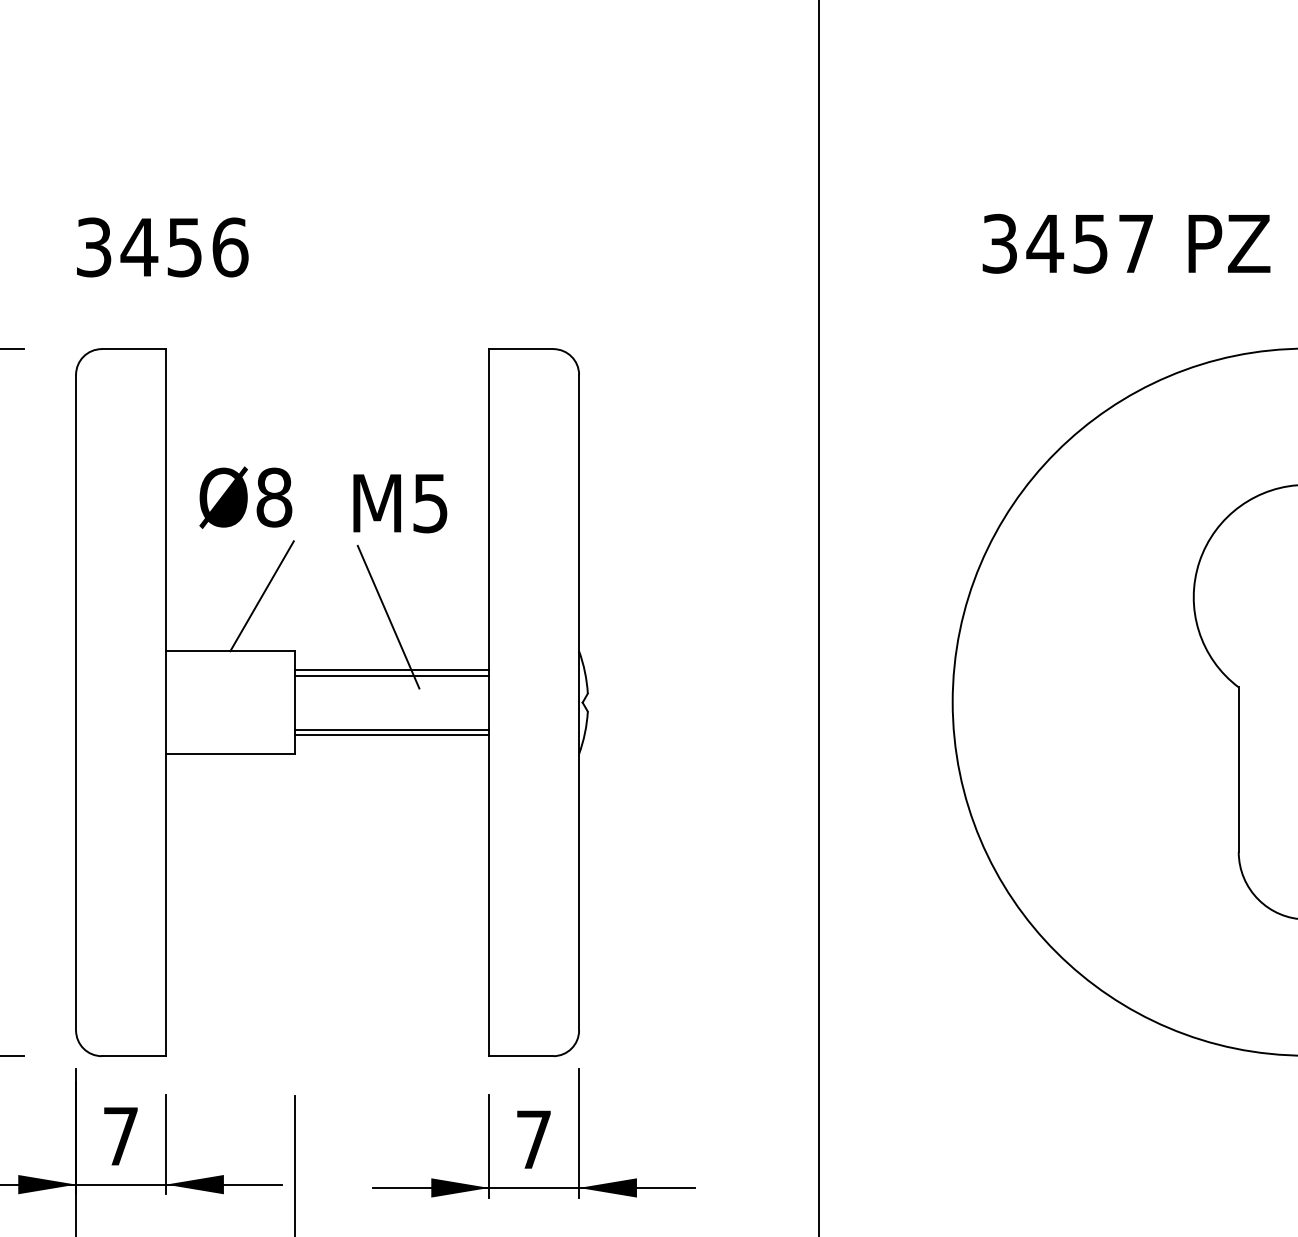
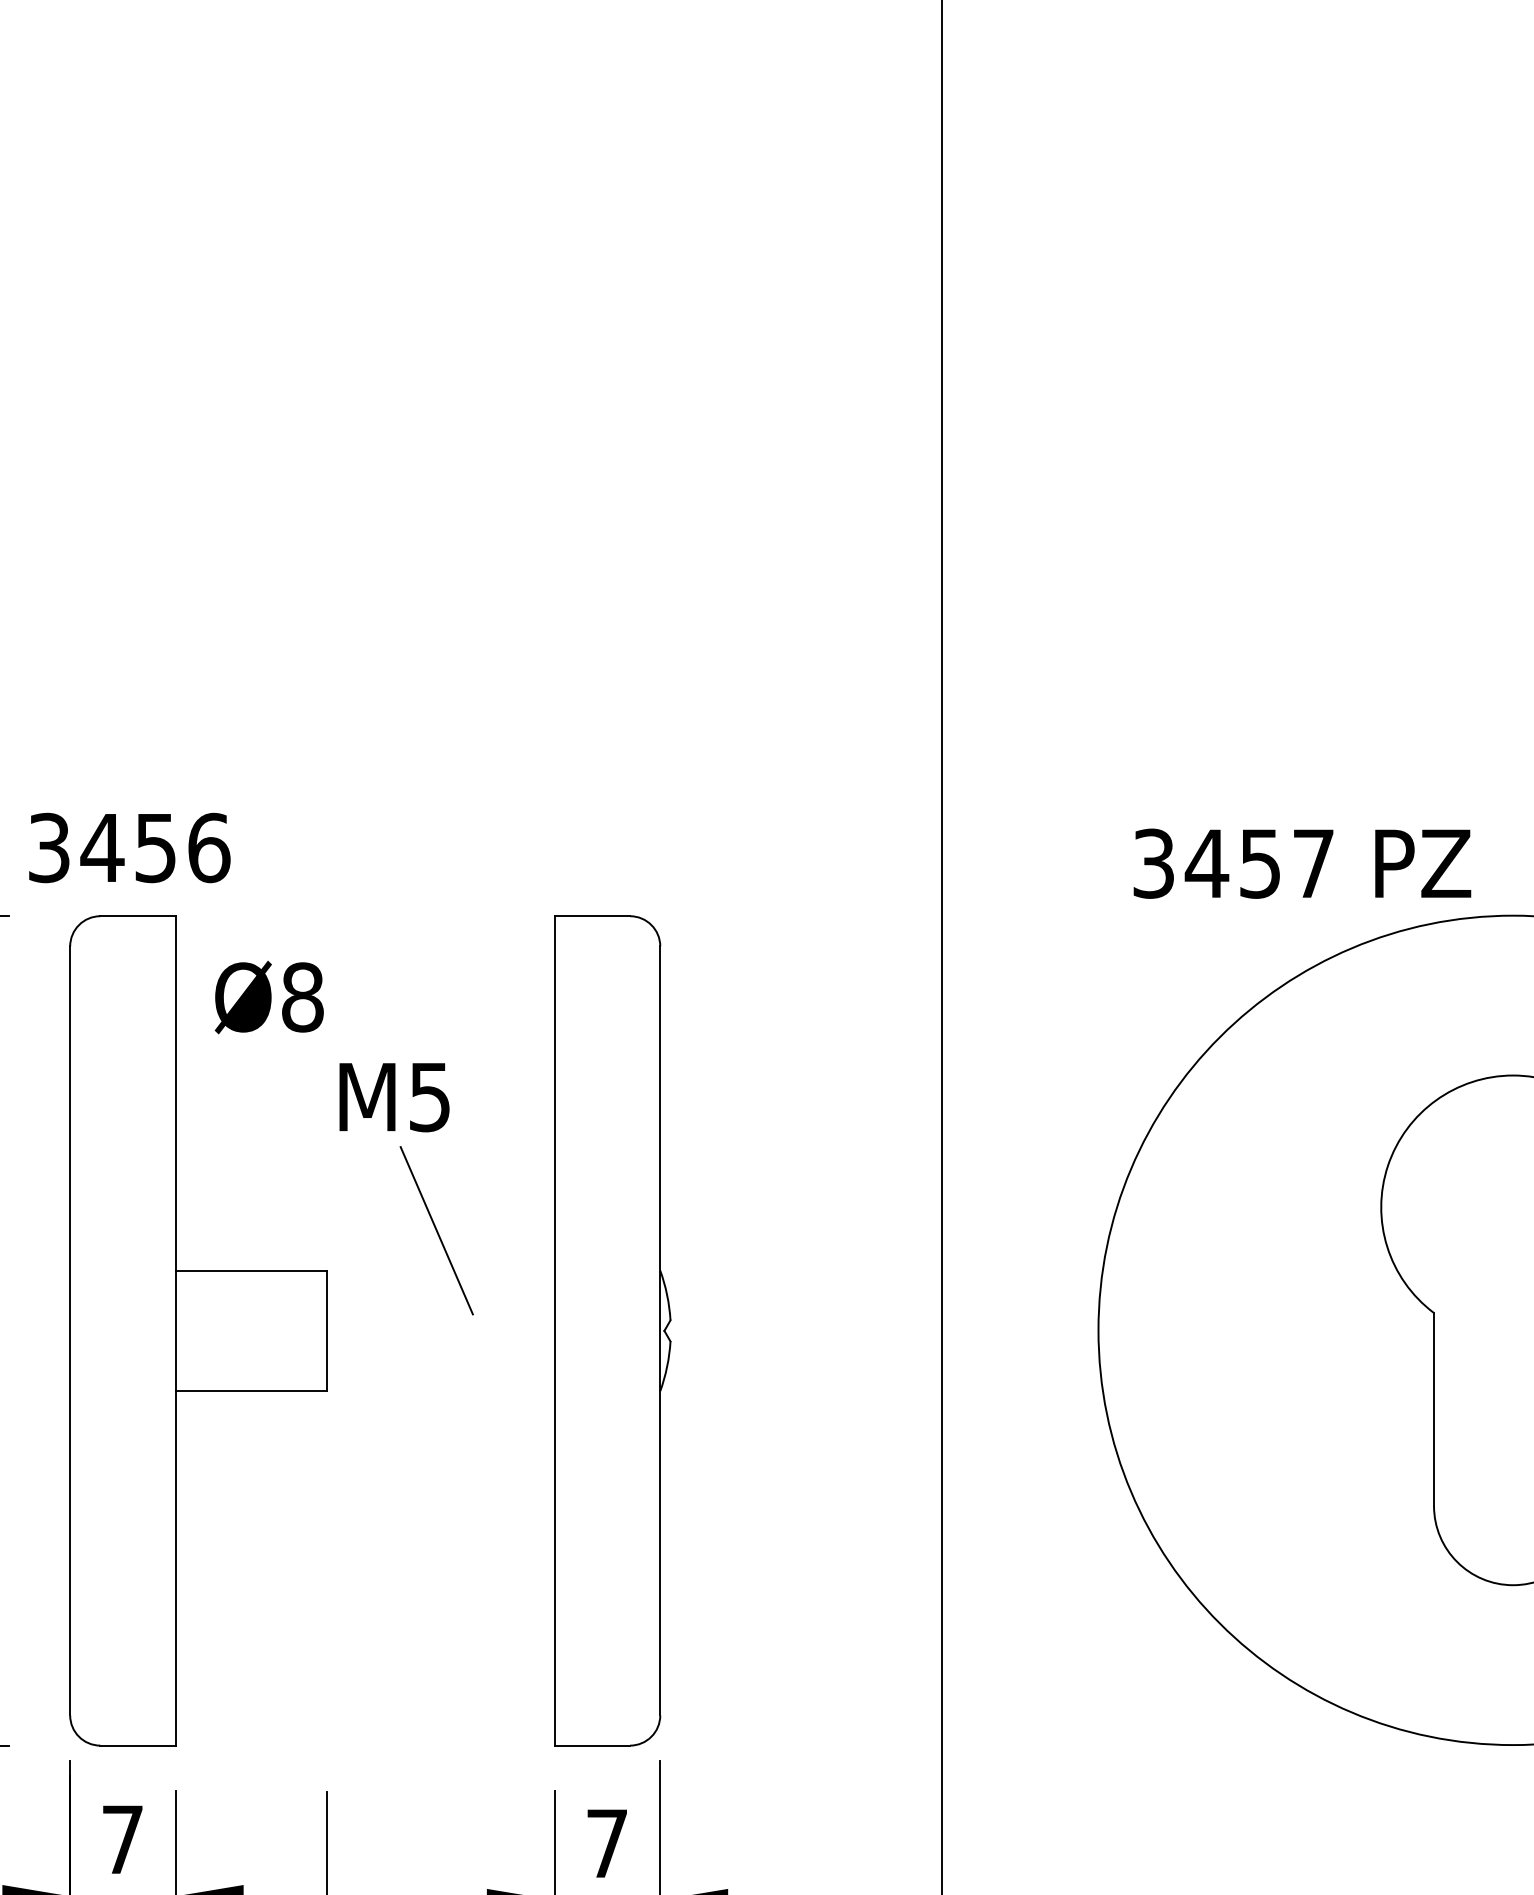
text: (1126, 243) -> (1302, 863), moved
text: (162, 247) -> (129, 847), moved
text: (245, 497) -> (268, 997), moved
text: (400, 503) -> (394, 1097), moved
line: (262, 595) -> (288, 1205), removed
line: (391, 670) -> (440, 1293), removed
line: (391, 675) -> (440, 1299), removed
line: (391, 729) -> (440, 1362), removed
line: (391, 734) -> (440, 1368), removed

